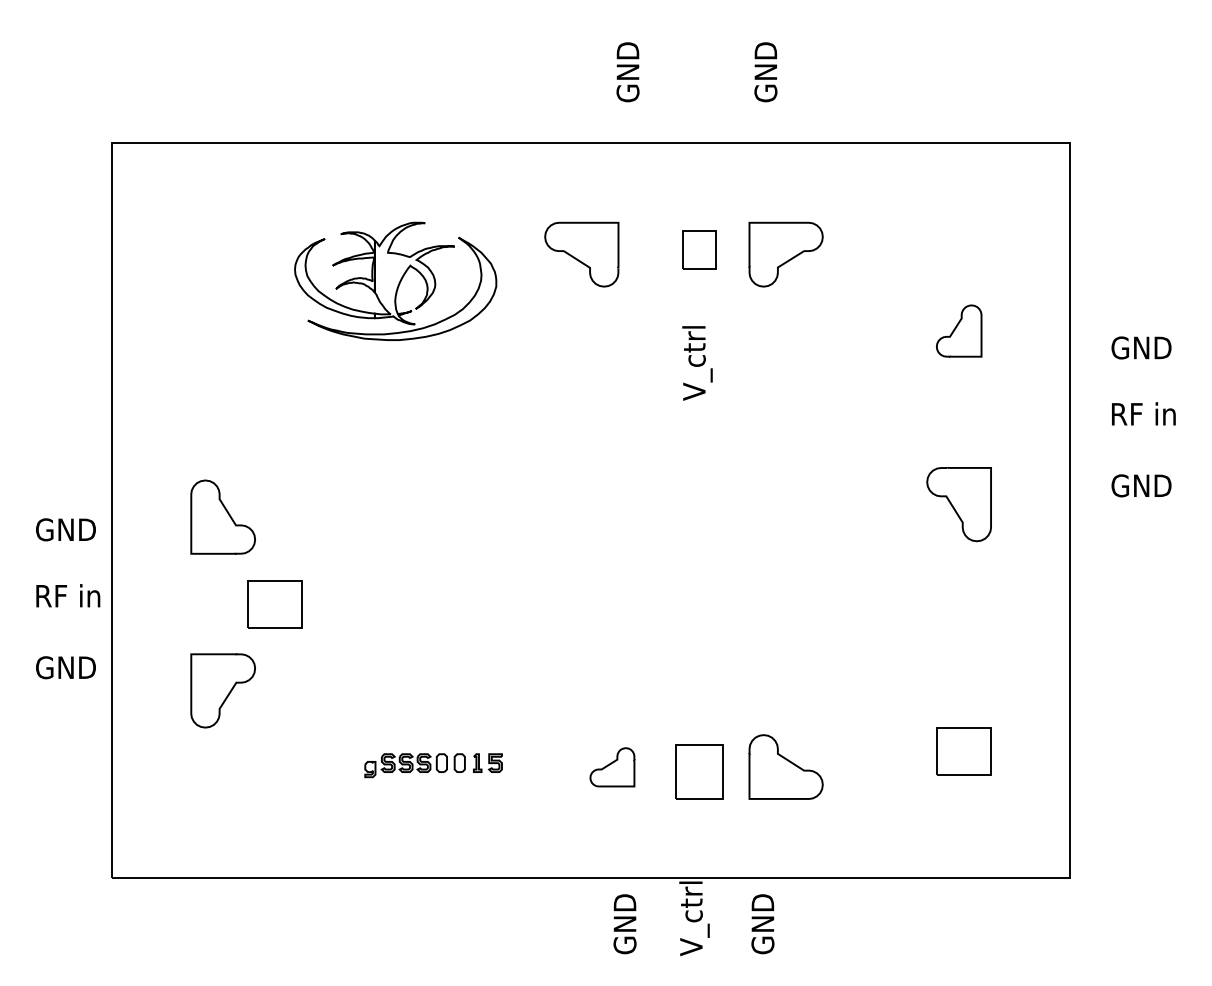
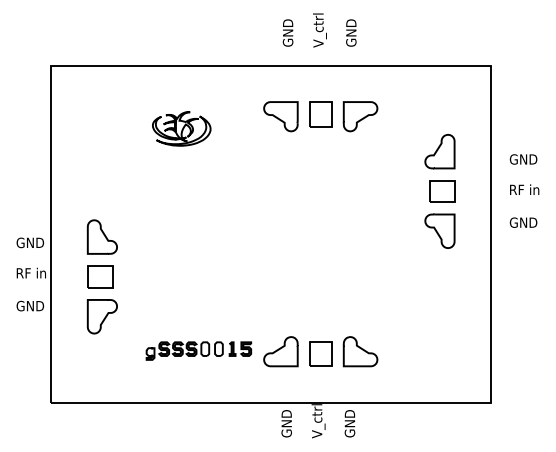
part: (698, 249) -> (320, 114), size x1.43
part: (580, 254) -> (280, 116), moved
part: (395, 280) -> (181, 128), size x0.62
part: (958, 330) -> (439, 151), size x1.43
text: (696, 363) -> (319, 30), moved
part: (275, 603) -> (100, 276), moved
part: (964, 751) -> (442, 191), moved
part: (432, 764) -> (198, 350), size x1.67
part: (611, 766) -> (280, 351), size x1.67

